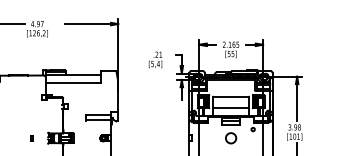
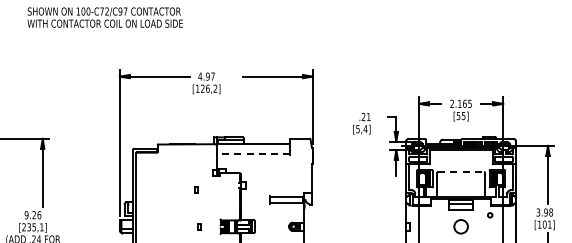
line: (73, 82) -> (253, 153), solid -> dashed
line: (231, 96) -> (461, 171), solid -> dashed
line: (230, 107) -> (460, 186), removed
part: (29, 109) -> (196, 189), added

